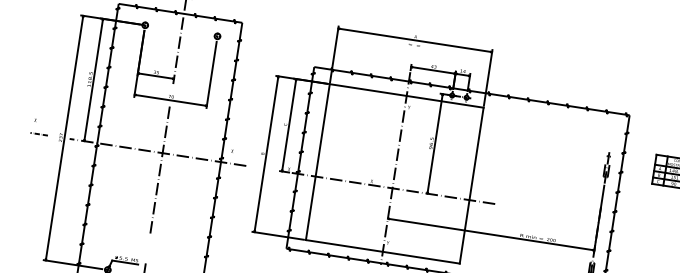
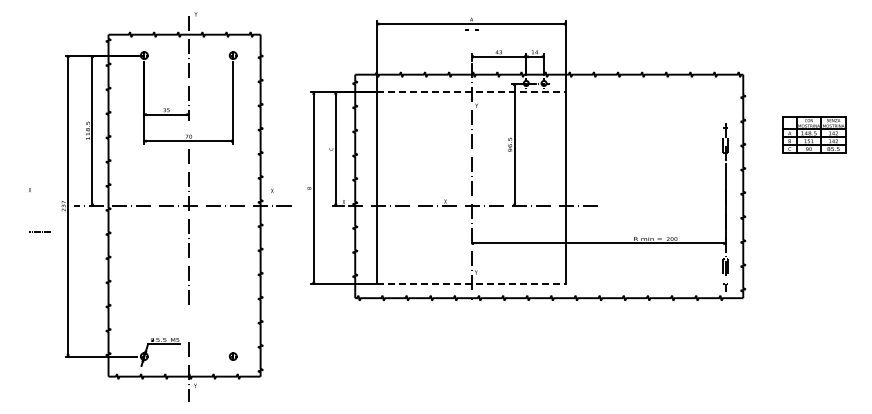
line: (406, 96) -> (471, 92), solid -> dashed
line: (38, 133) -> (39, 231), moved
line: (382, 252) -> (471, 284), solid -> dashed

